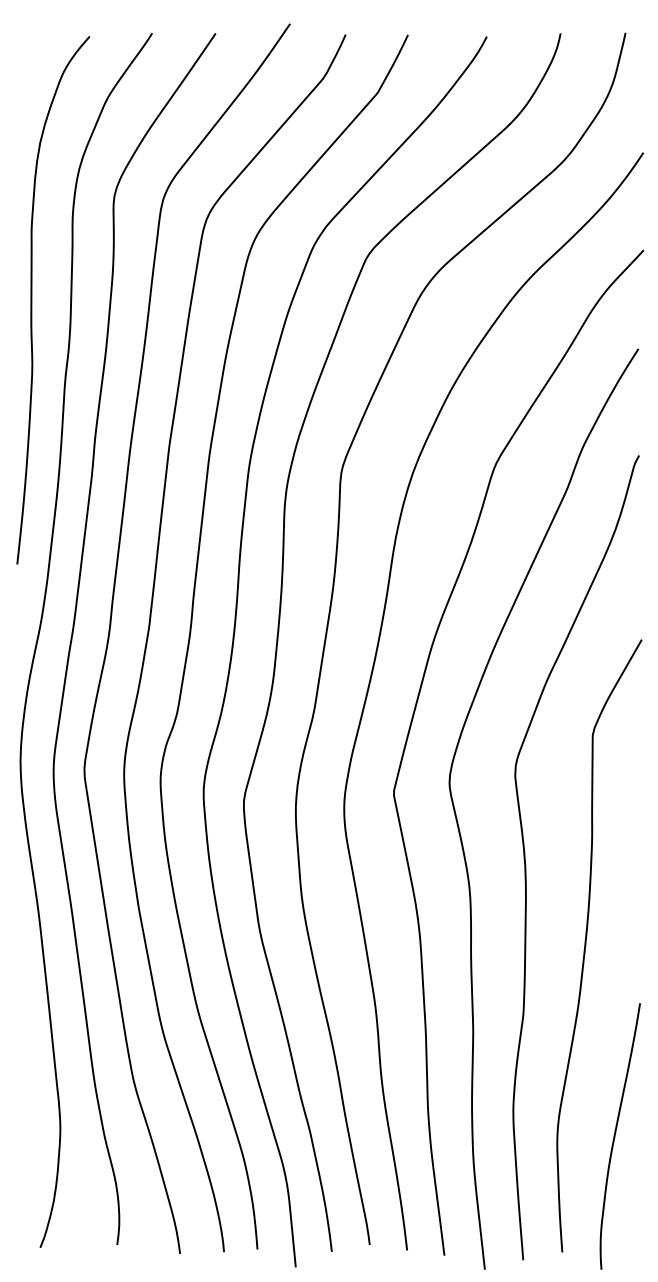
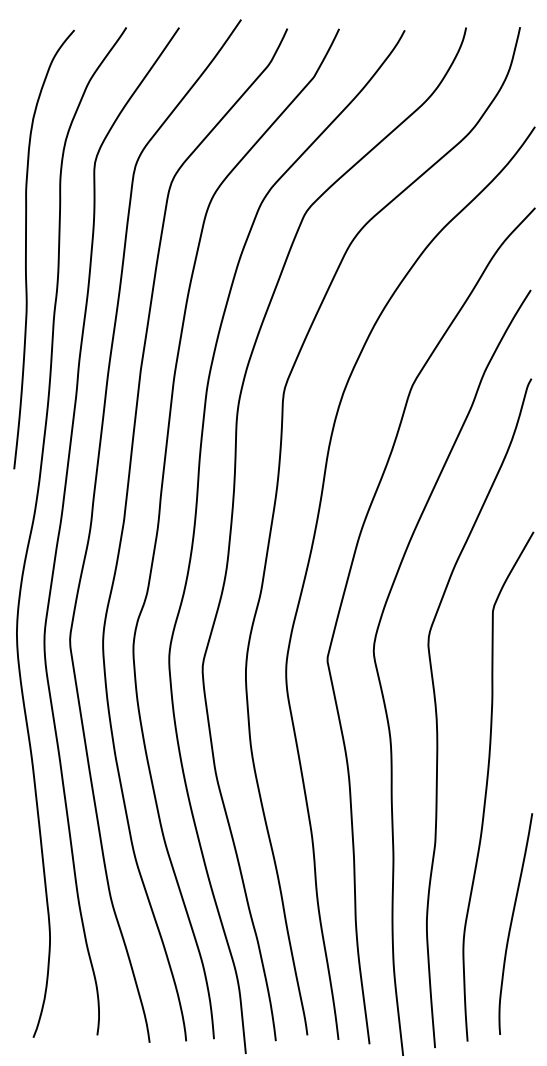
curve: (616, 1134) -> (512, 922), moved

